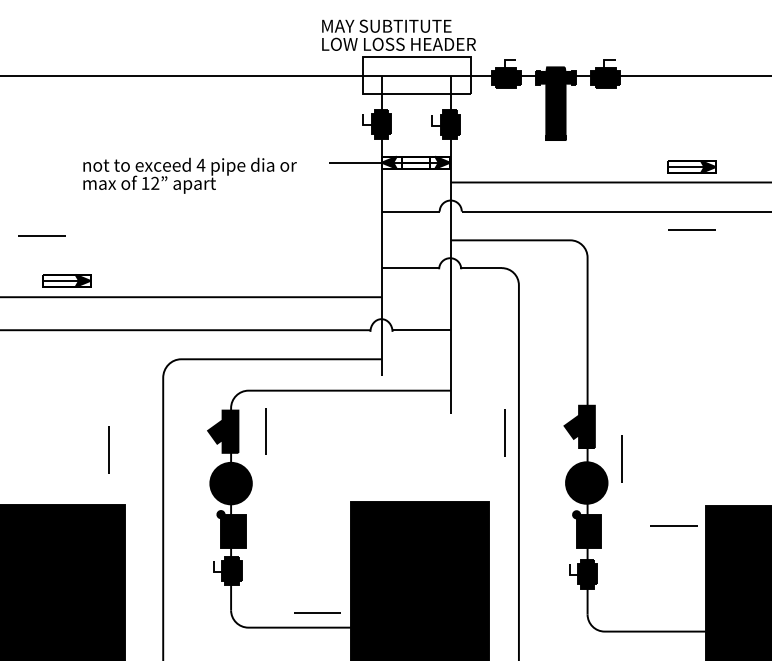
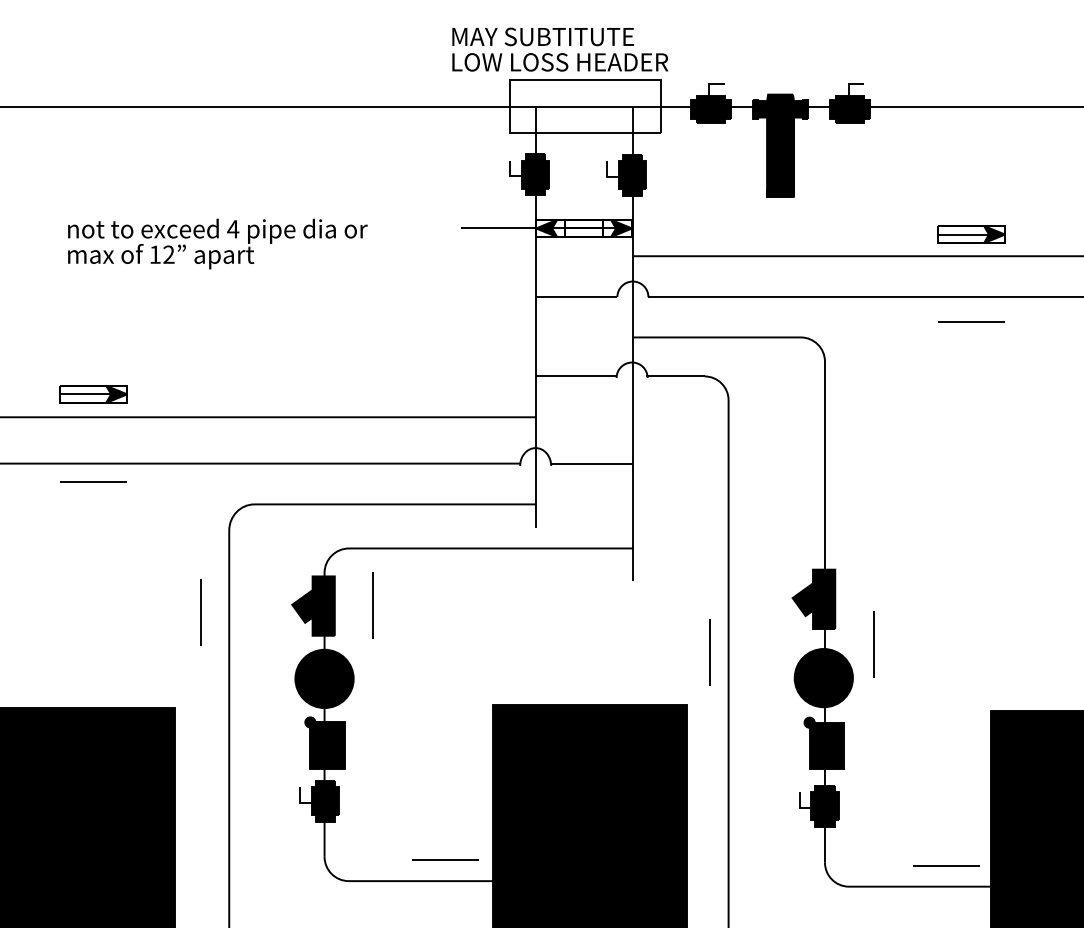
text: (189, 175) -> (217, 243), moved
line: (41, 235) -> (93, 480), moved
line: (504, 432) -> (708, 652), moved
line: (108, 449) -> (200, 611), moved
line: (673, 525) -> (945, 865), moved

